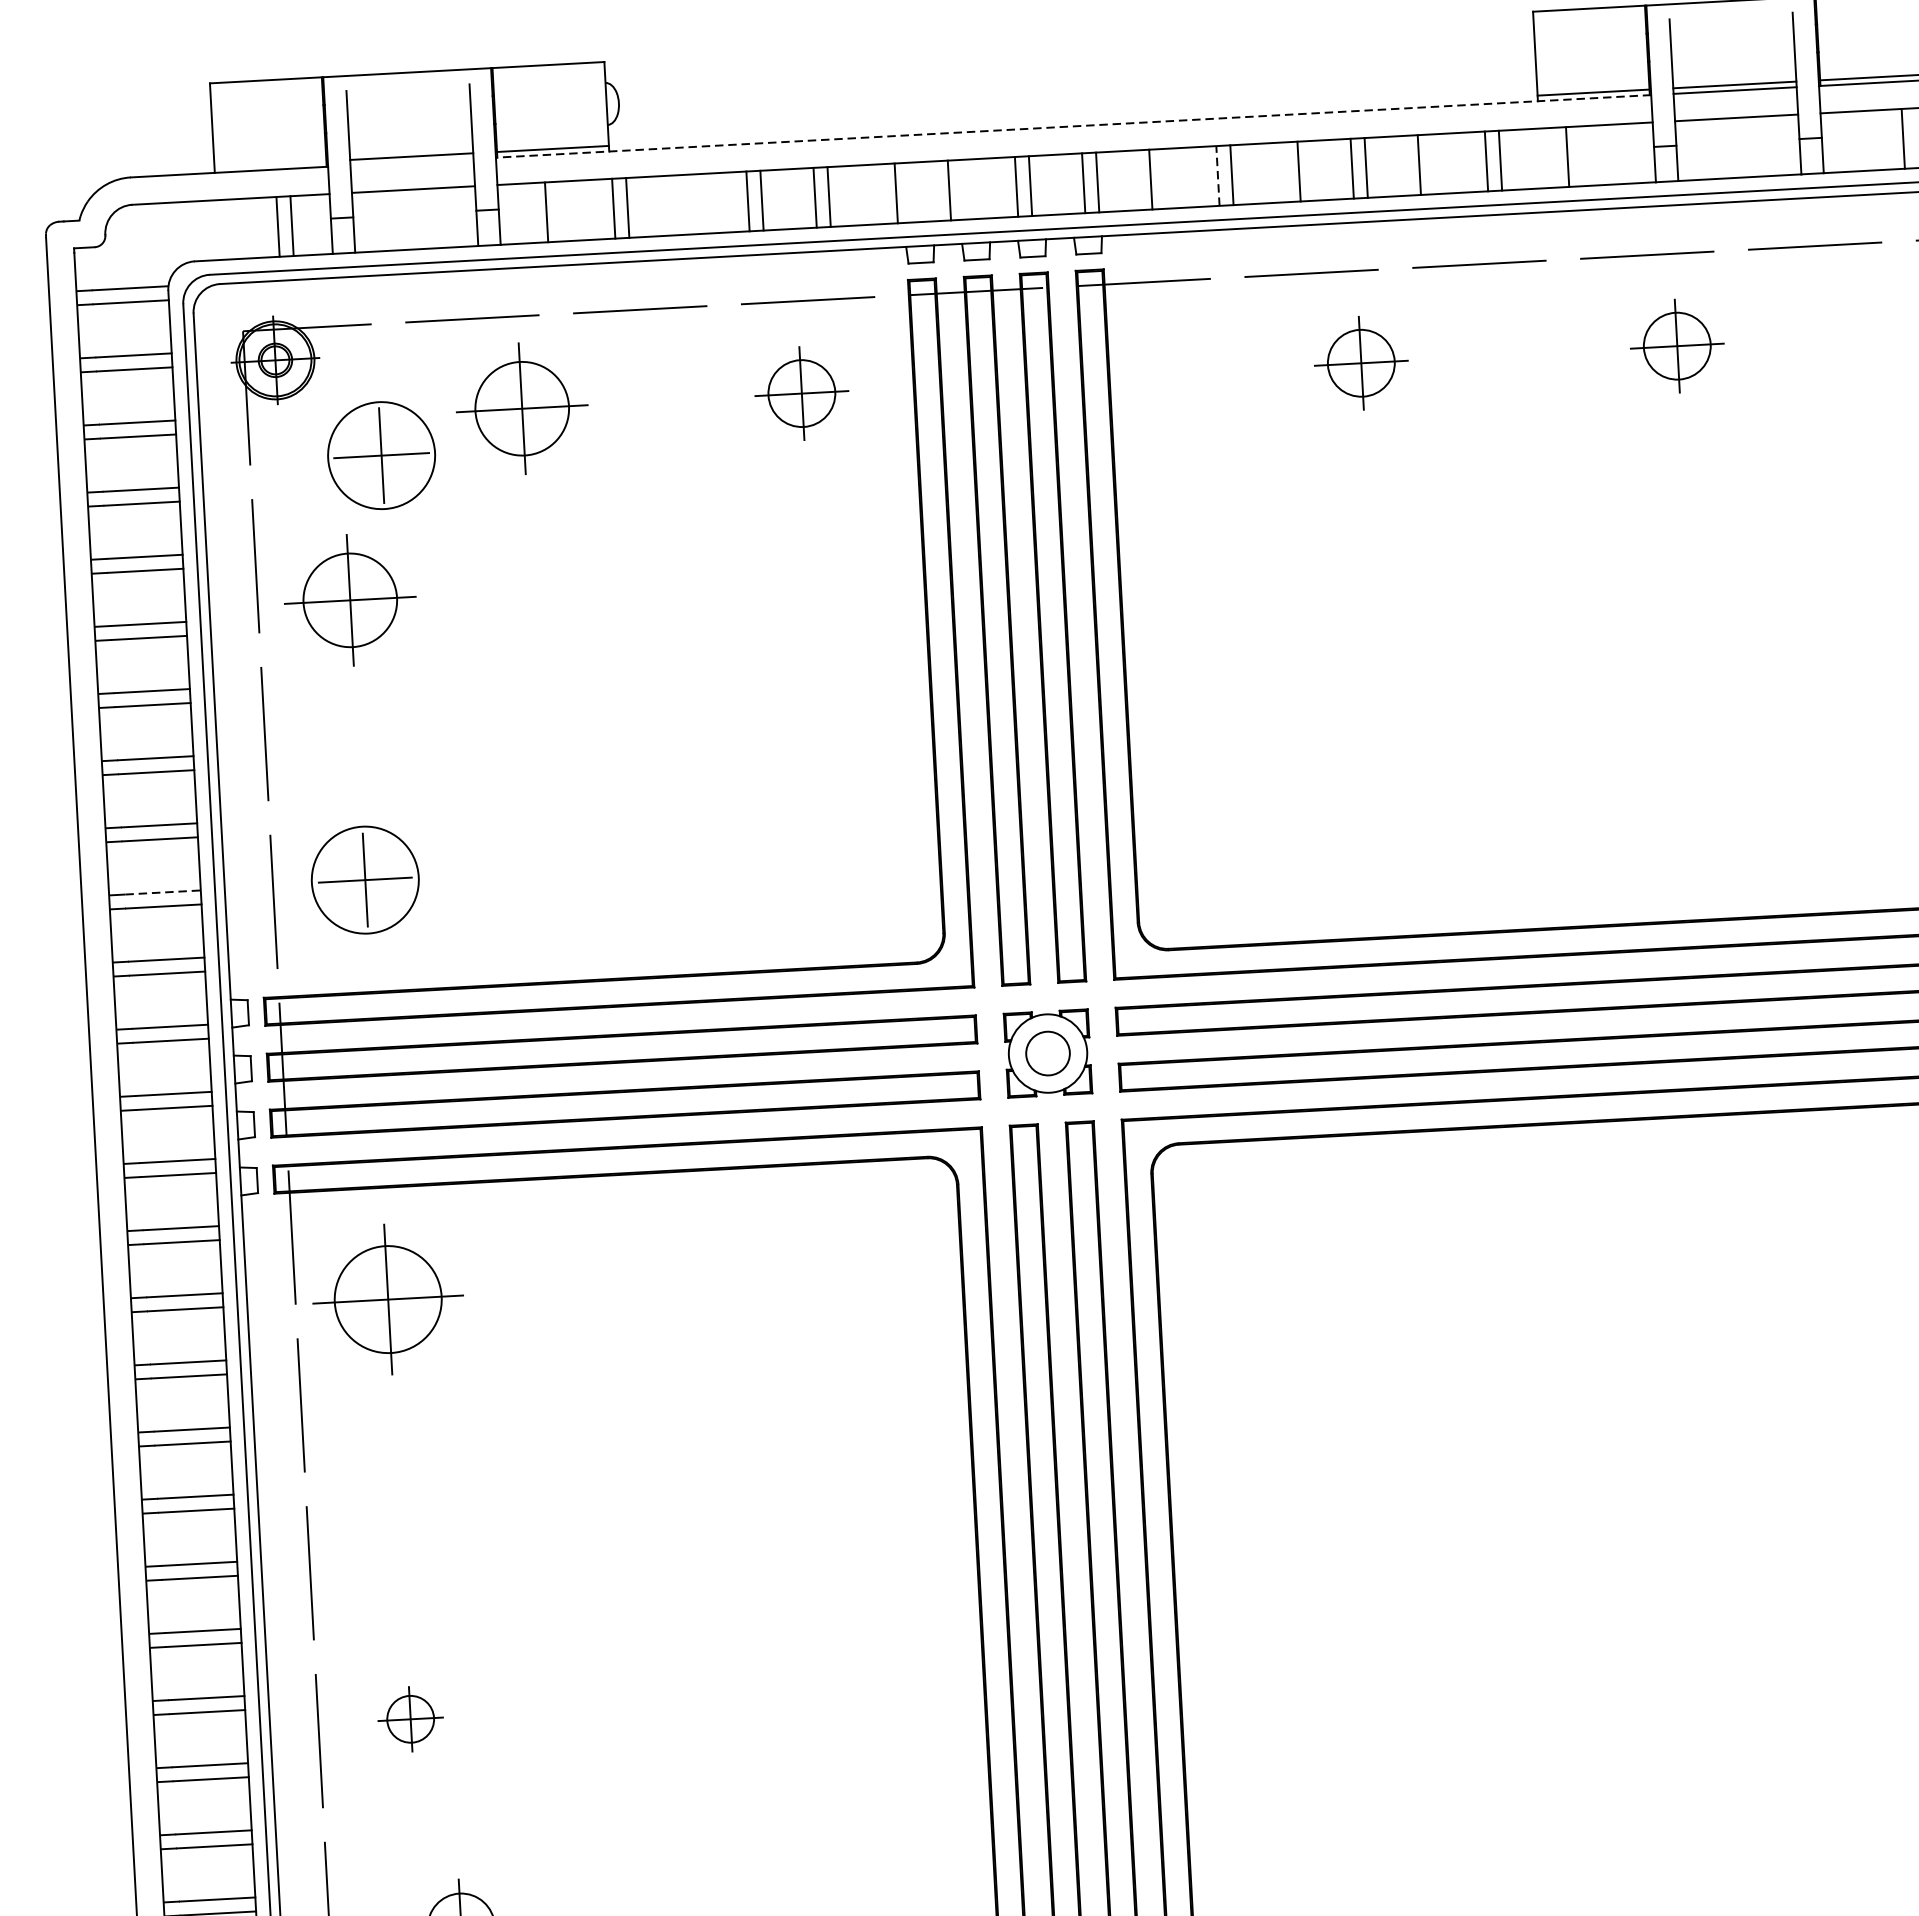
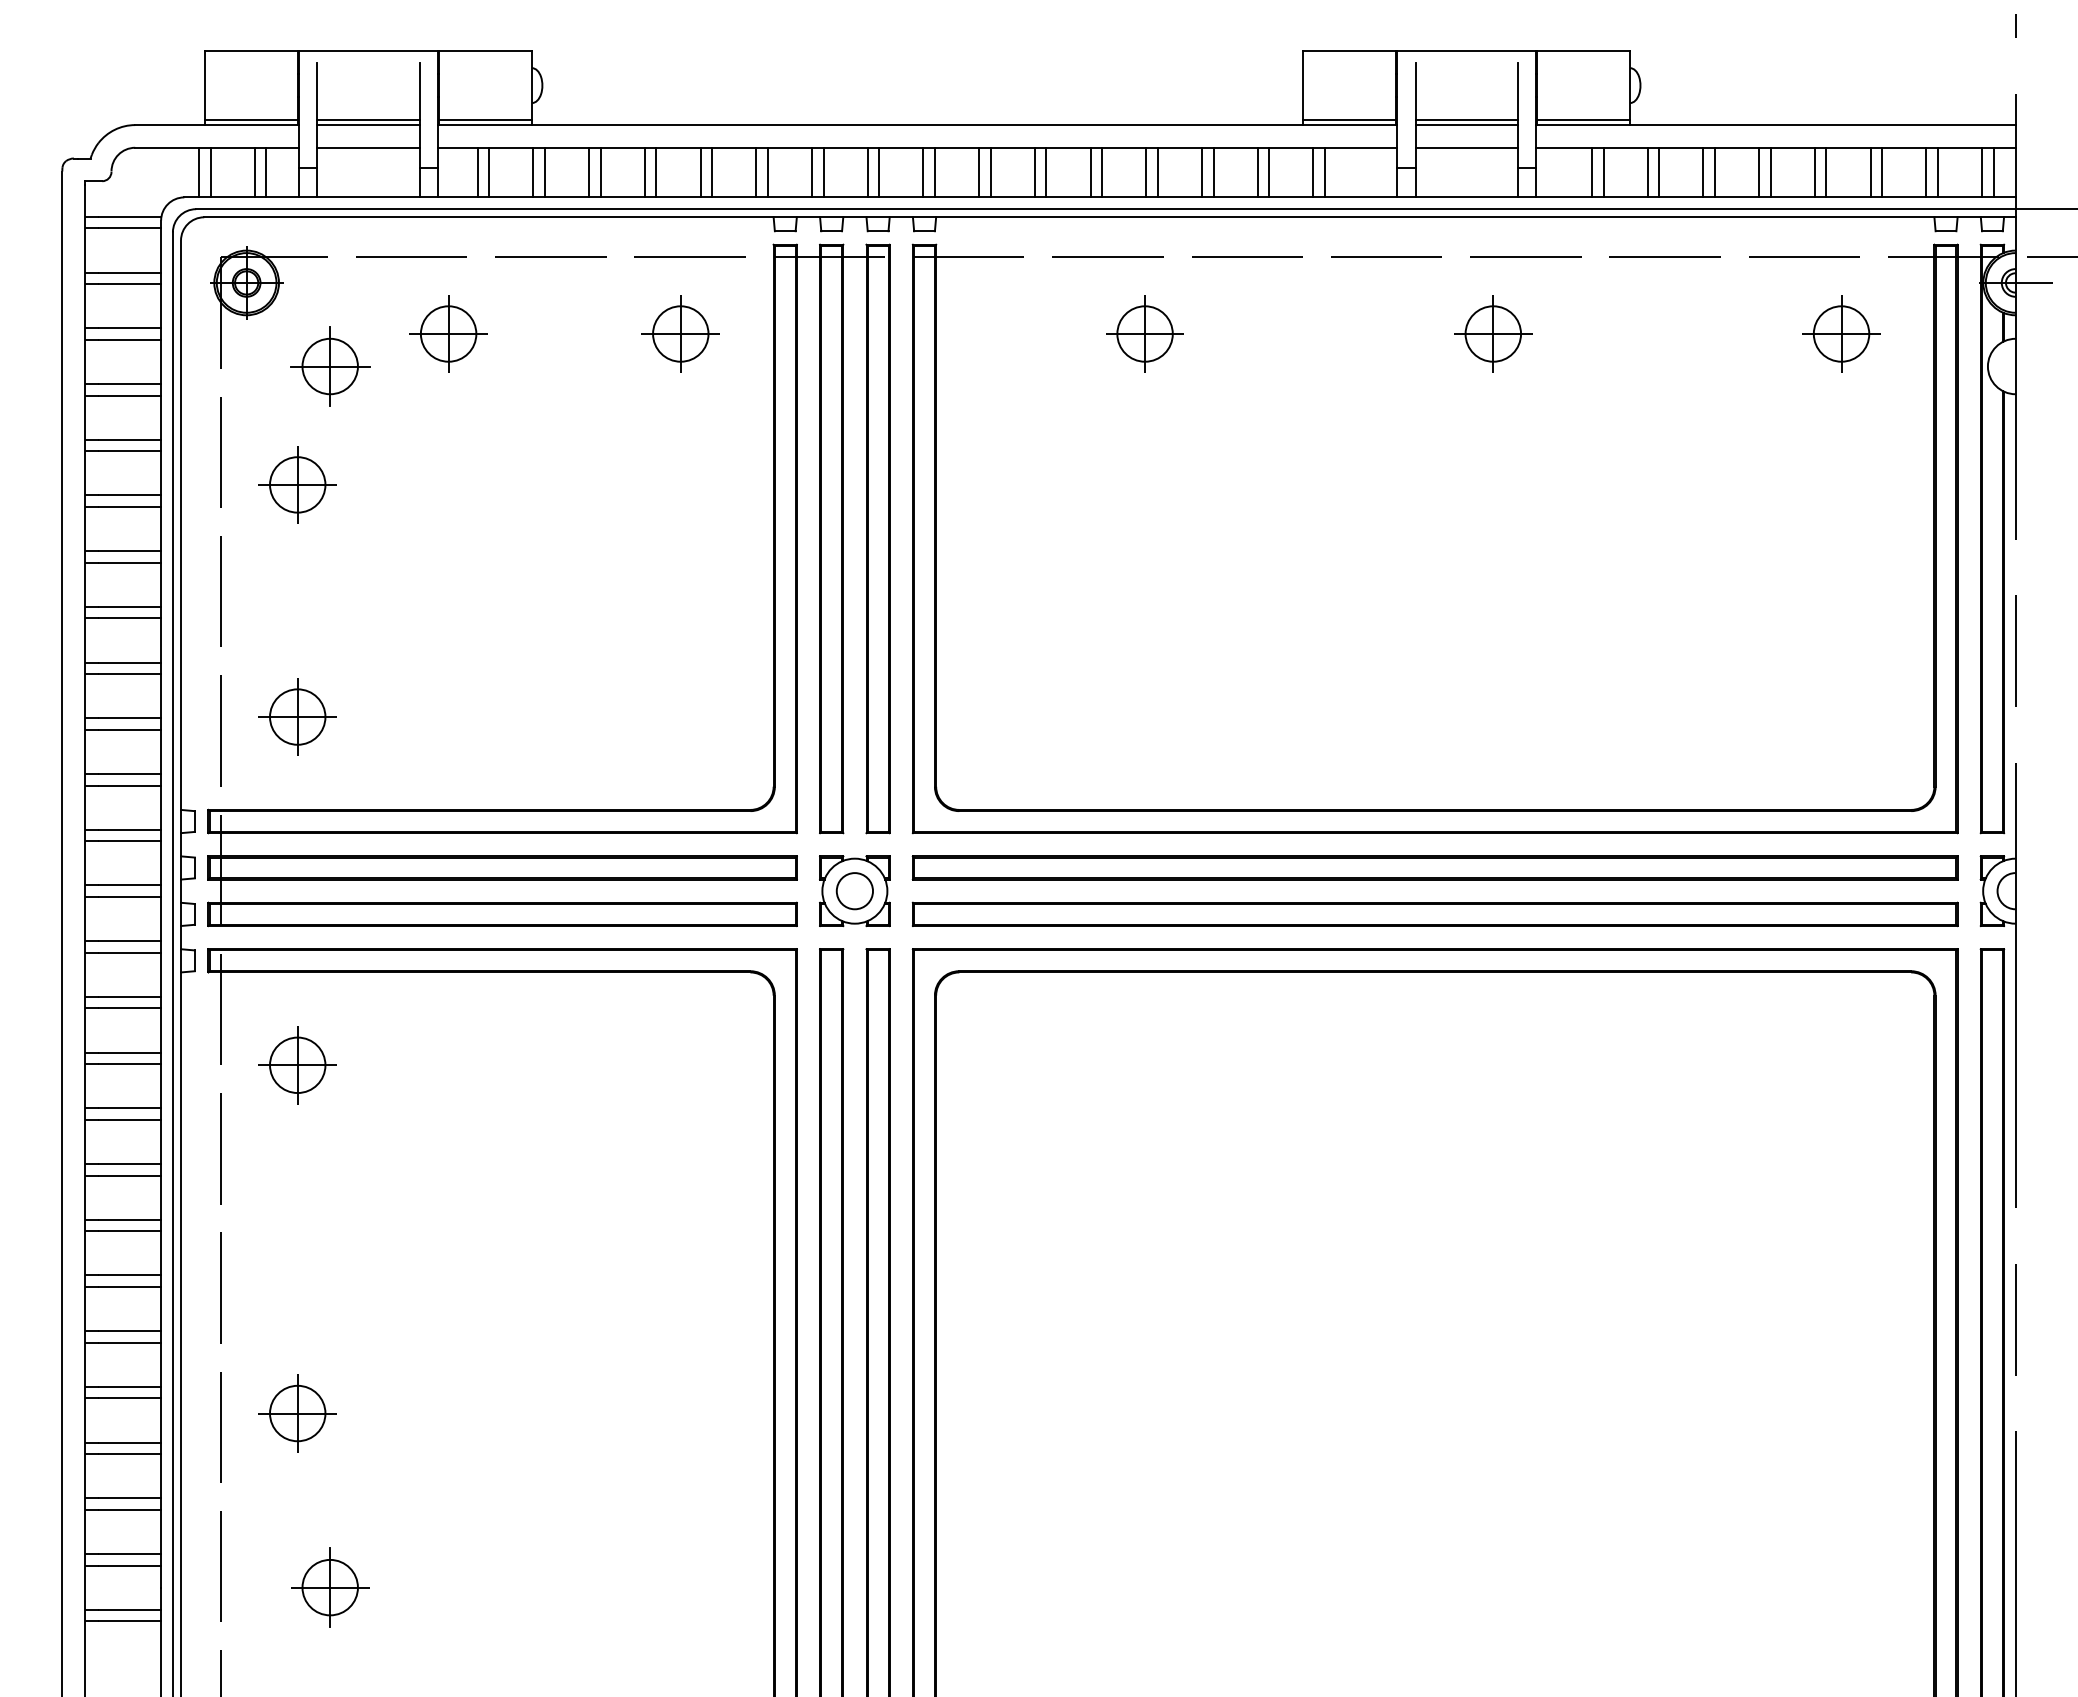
line: (1073, 126) -> (917, 125), dashed -> solid
line: (1888, 139) -> (1591, 172), added
line: (1553, 157) -> (1313, 172), added
line: (412, 162) -> (368, 125), added
line: (269, 164) -> (250, 120), added
line: (1433, 164) -> (1213, 172), added
line: (1285, 172) -> (1090, 172), added
line: (1217, 175) -> (1034, 172), dashed -> solid
line: (1164, 178) -> (990, 172), added
line: (963, 189) -> (823, 172), added
line: (882, 194) -> (756, 172), added
line: (681, 204) -> (589, 172), added
line: (694, 204) -> (600, 172), added
line: (560, 211) -> (489, 172), added
line: (224, 229) -> (210, 172), added
line: (211, 230) -> (199, 172), added
part: (1677, 345) -> (1493, 333), moved
part: (521, 408) -> (448, 333), size x0.71
circle: (380, 455) -> (329, 366), size x0.62
part: (349, 599) -> (297, 484), size x0.71
circle: (365, 879) -> (297, 716), size x0.62
line: (163, 892) -> (130, 718), dashed -> solid
part: (387, 1299) -> (297, 1065), size x0.62
part: (410, 1719) -> (297, 1413), size x1.43

